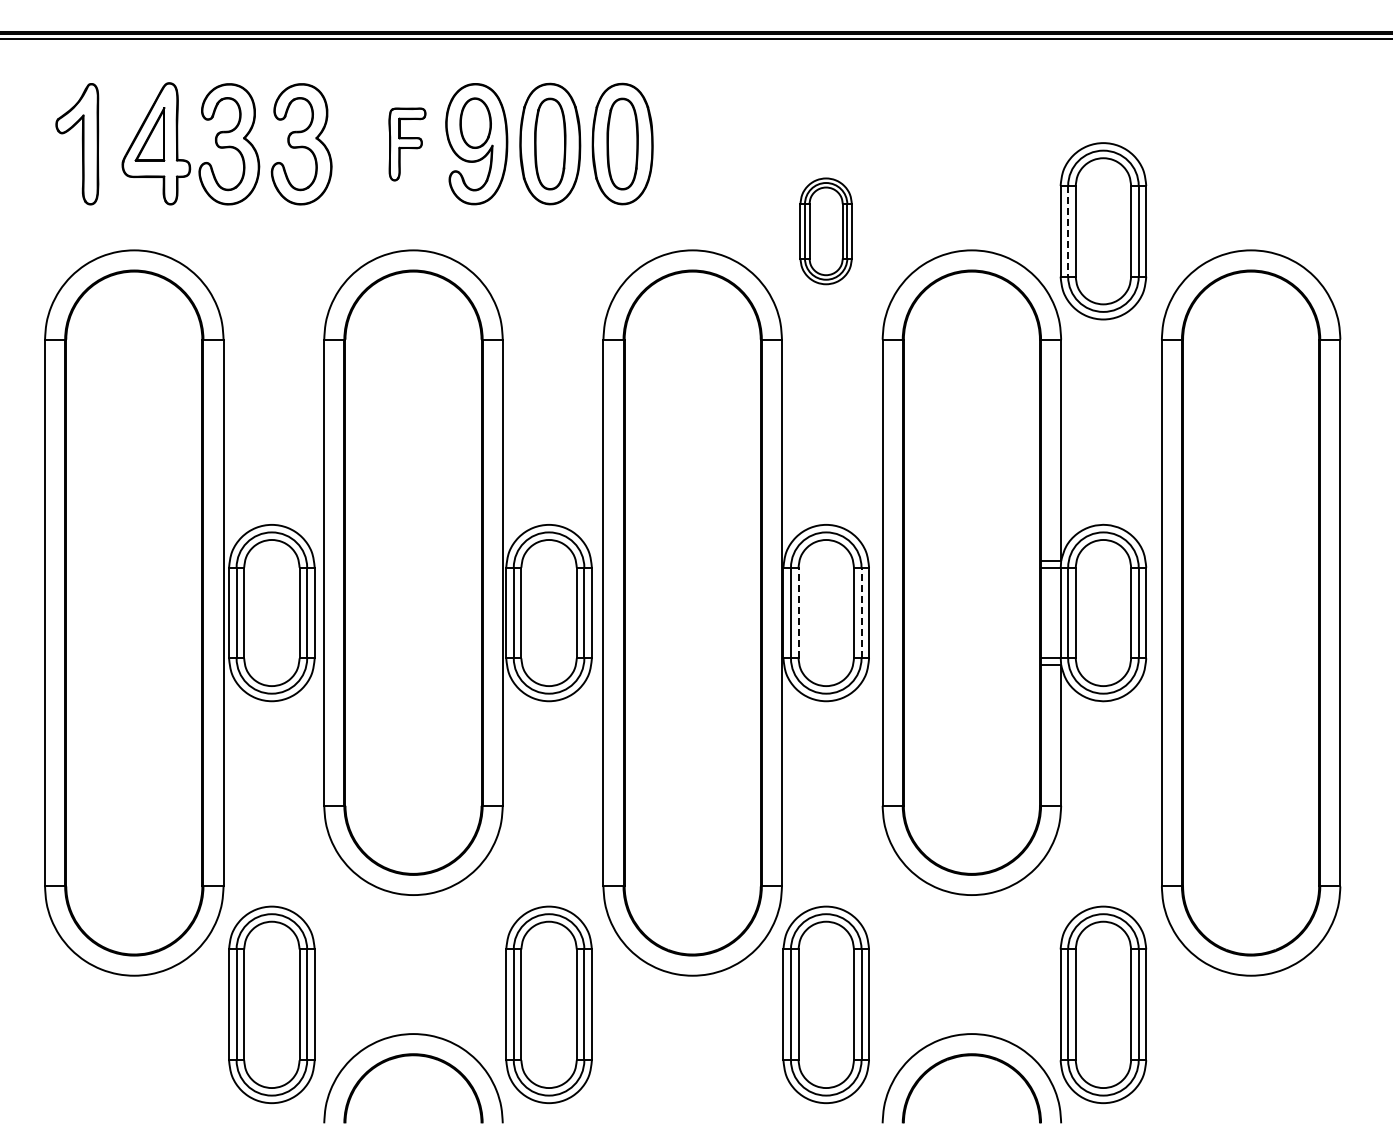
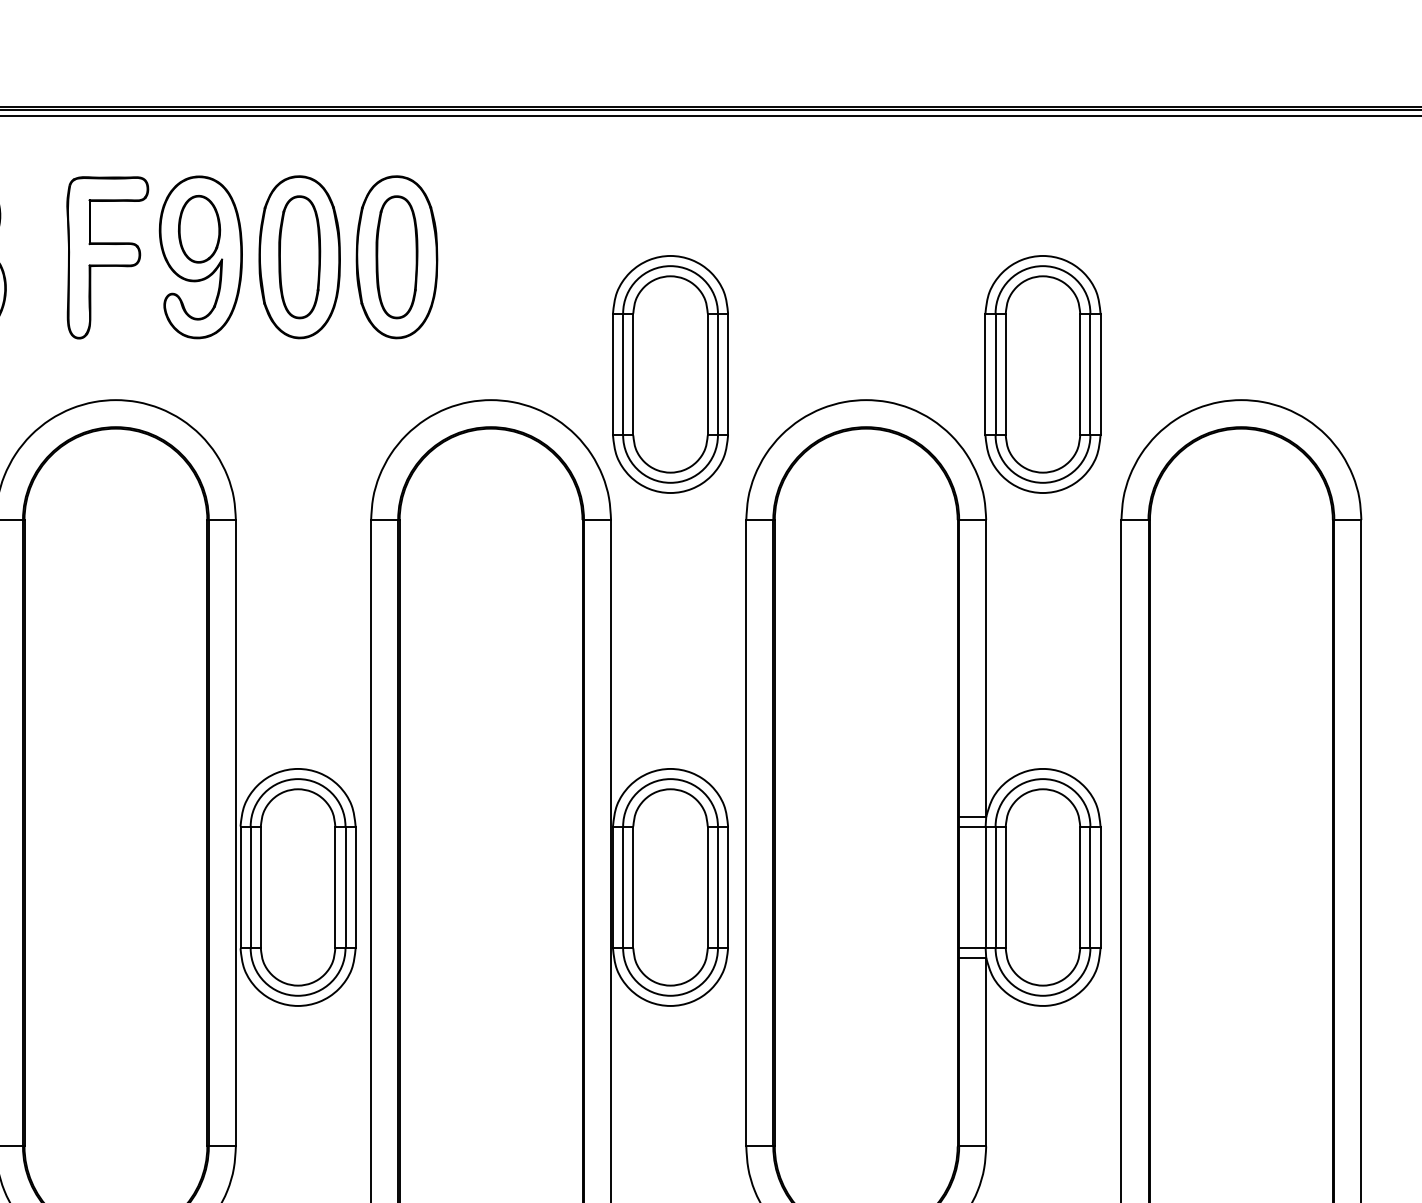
part: (407, 144) -> (107, 257), size x1.67
part: (825, 231) -> (669, 374), size x1.67
line: (1068, 231) -> (996, 374), dashed -> solid
line: (798, 612) -> (633, 886), dashed -> solid
line: (861, 612) -> (717, 886), dashed -> solid

